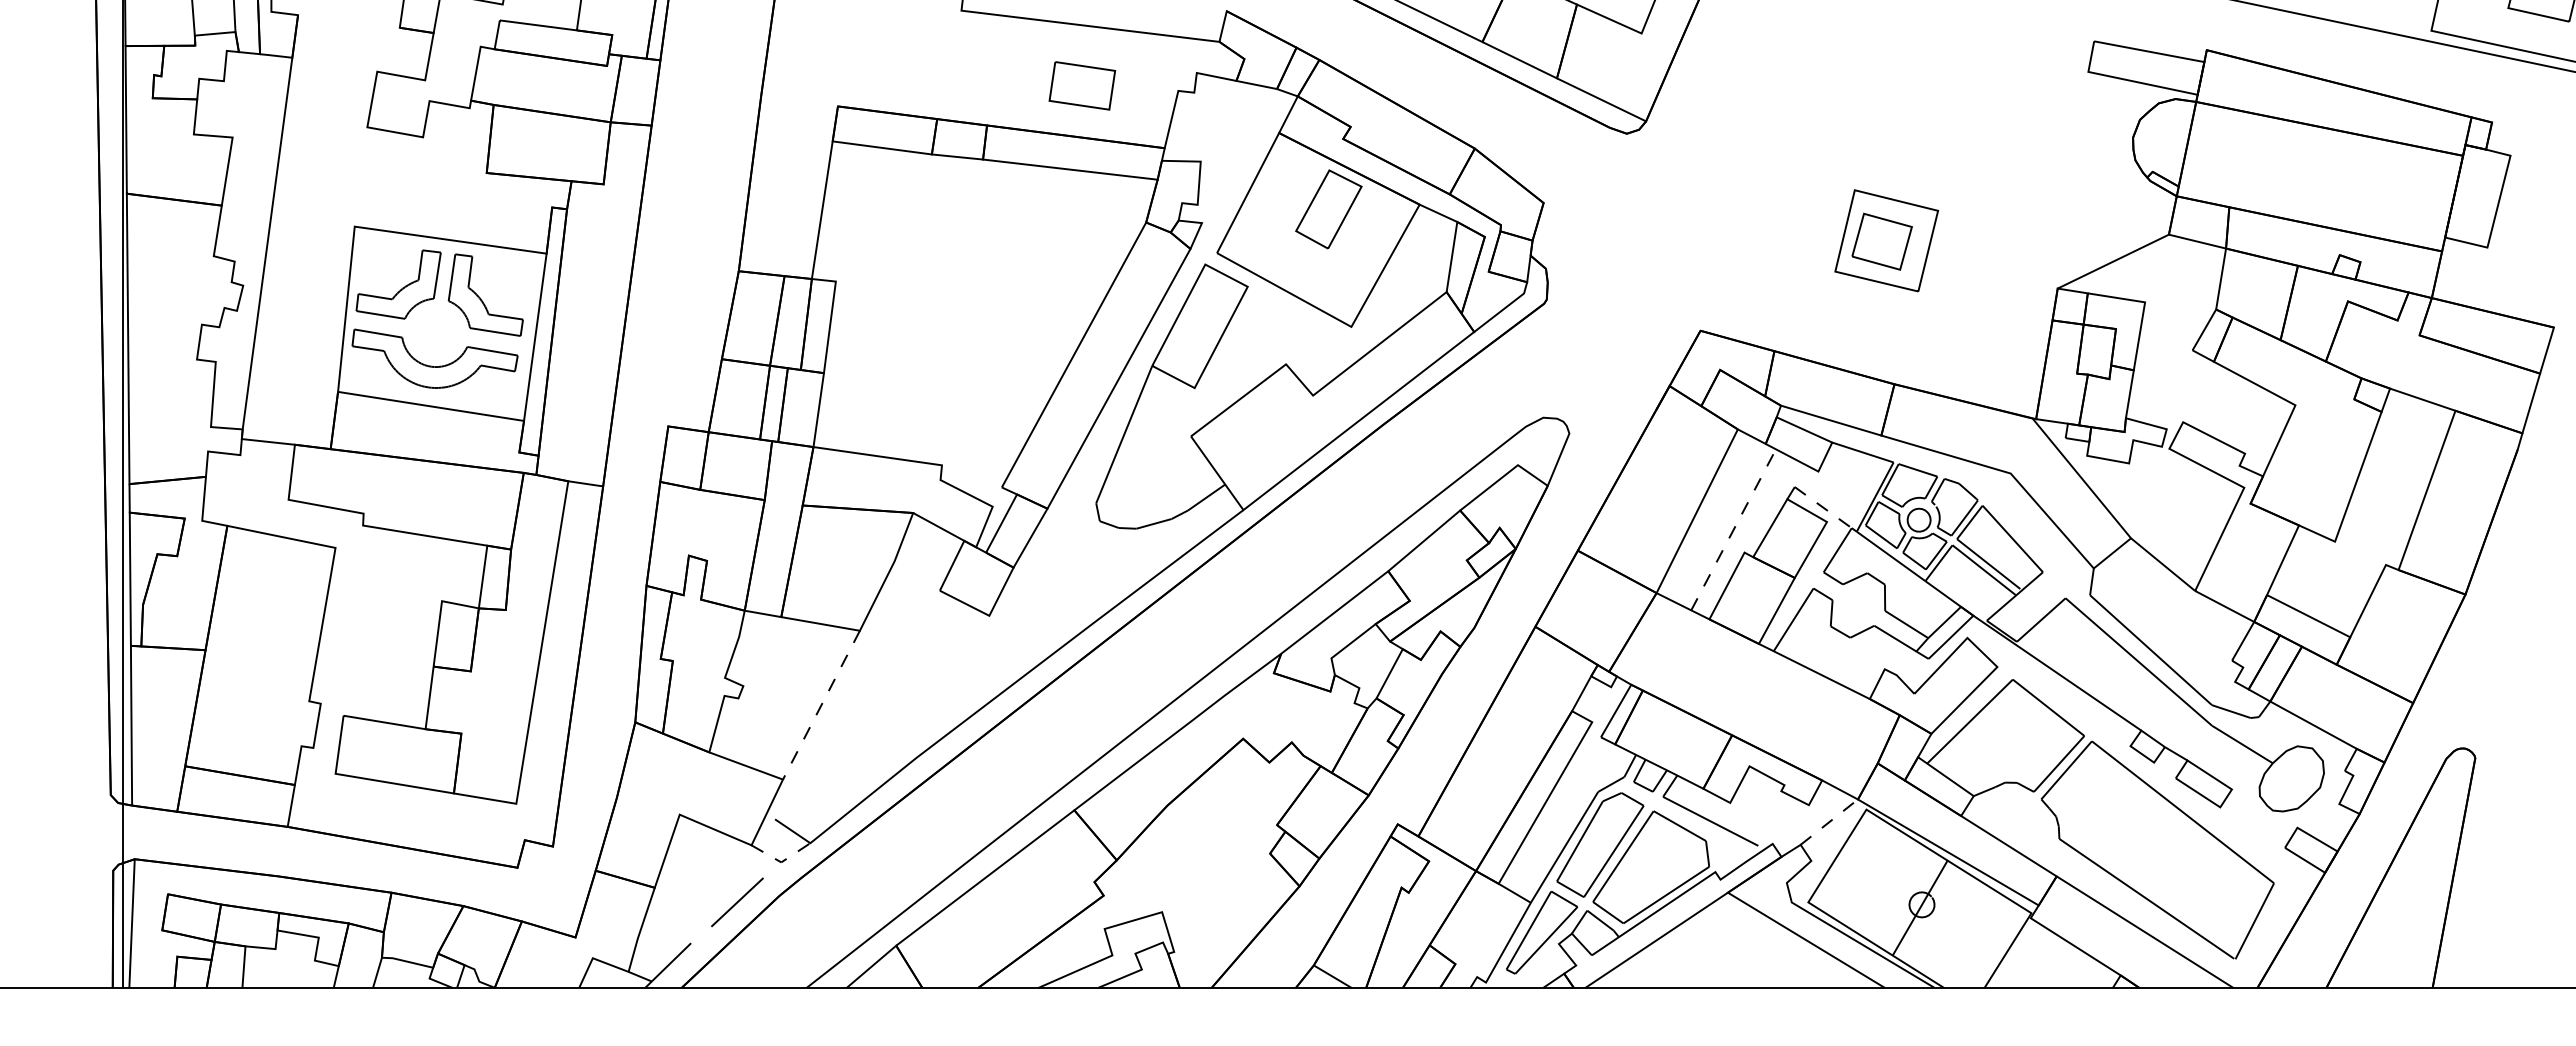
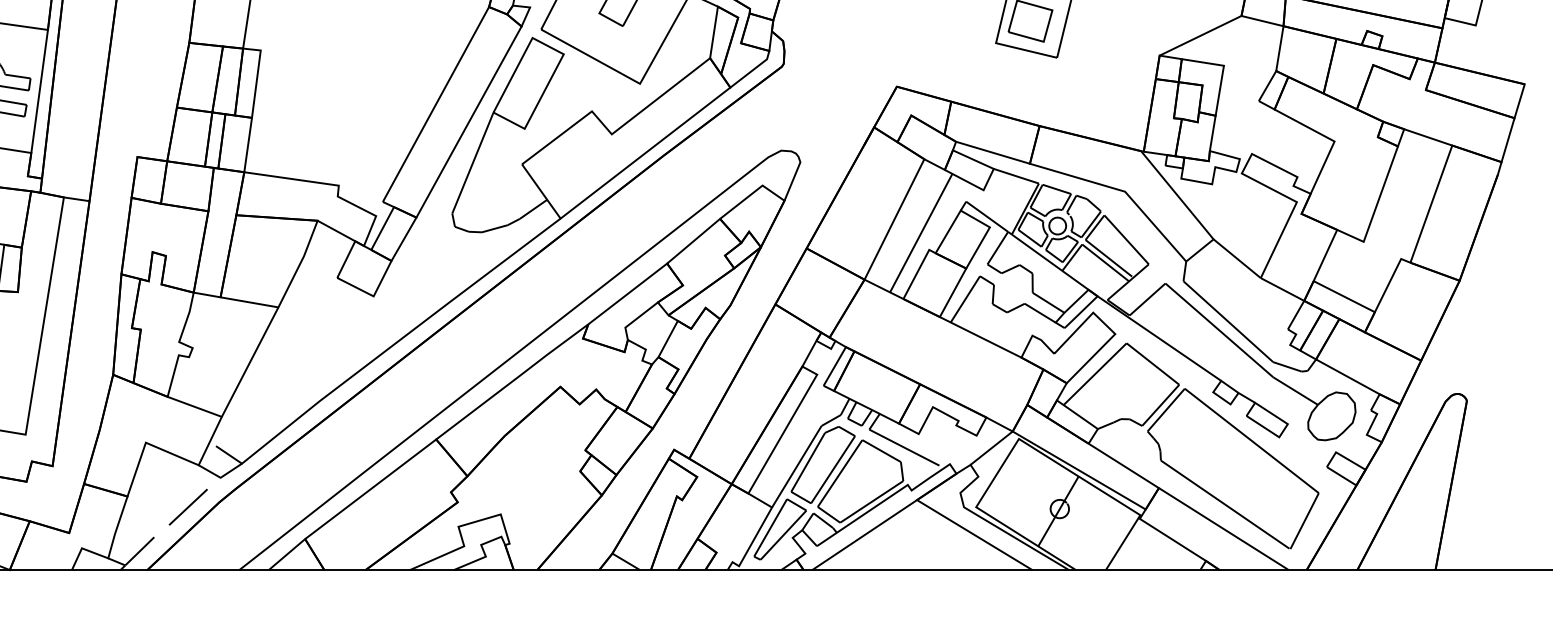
line: (1823, 507) -> (987, 216), dashed -> solid
line: (1733, 529) -> (921, 232), dashed -> solid
line: (821, 705) -> (250, 362), dashed -> solid
line: (1829, 822) -> (991, 448), dashed -> solid
line: (781, 862) -> (220, 477), dashed -> solid

